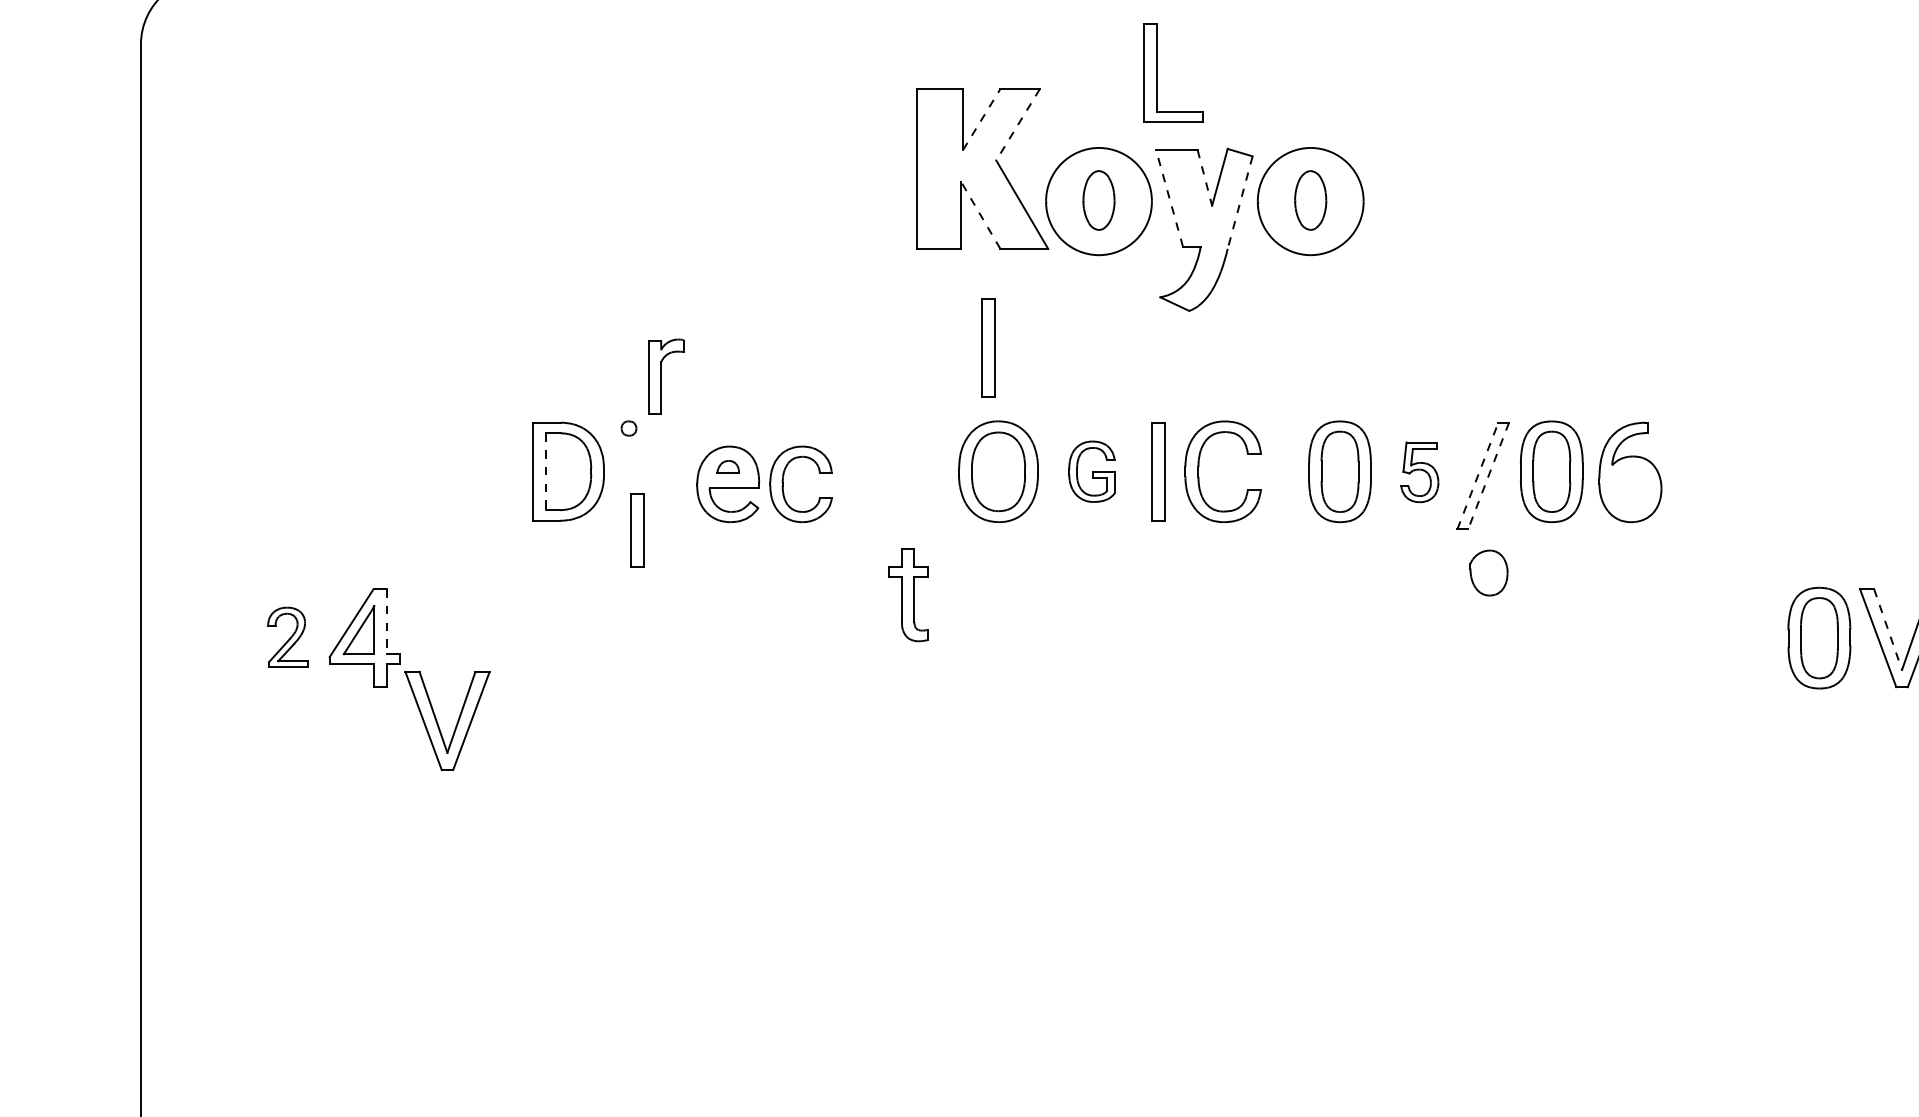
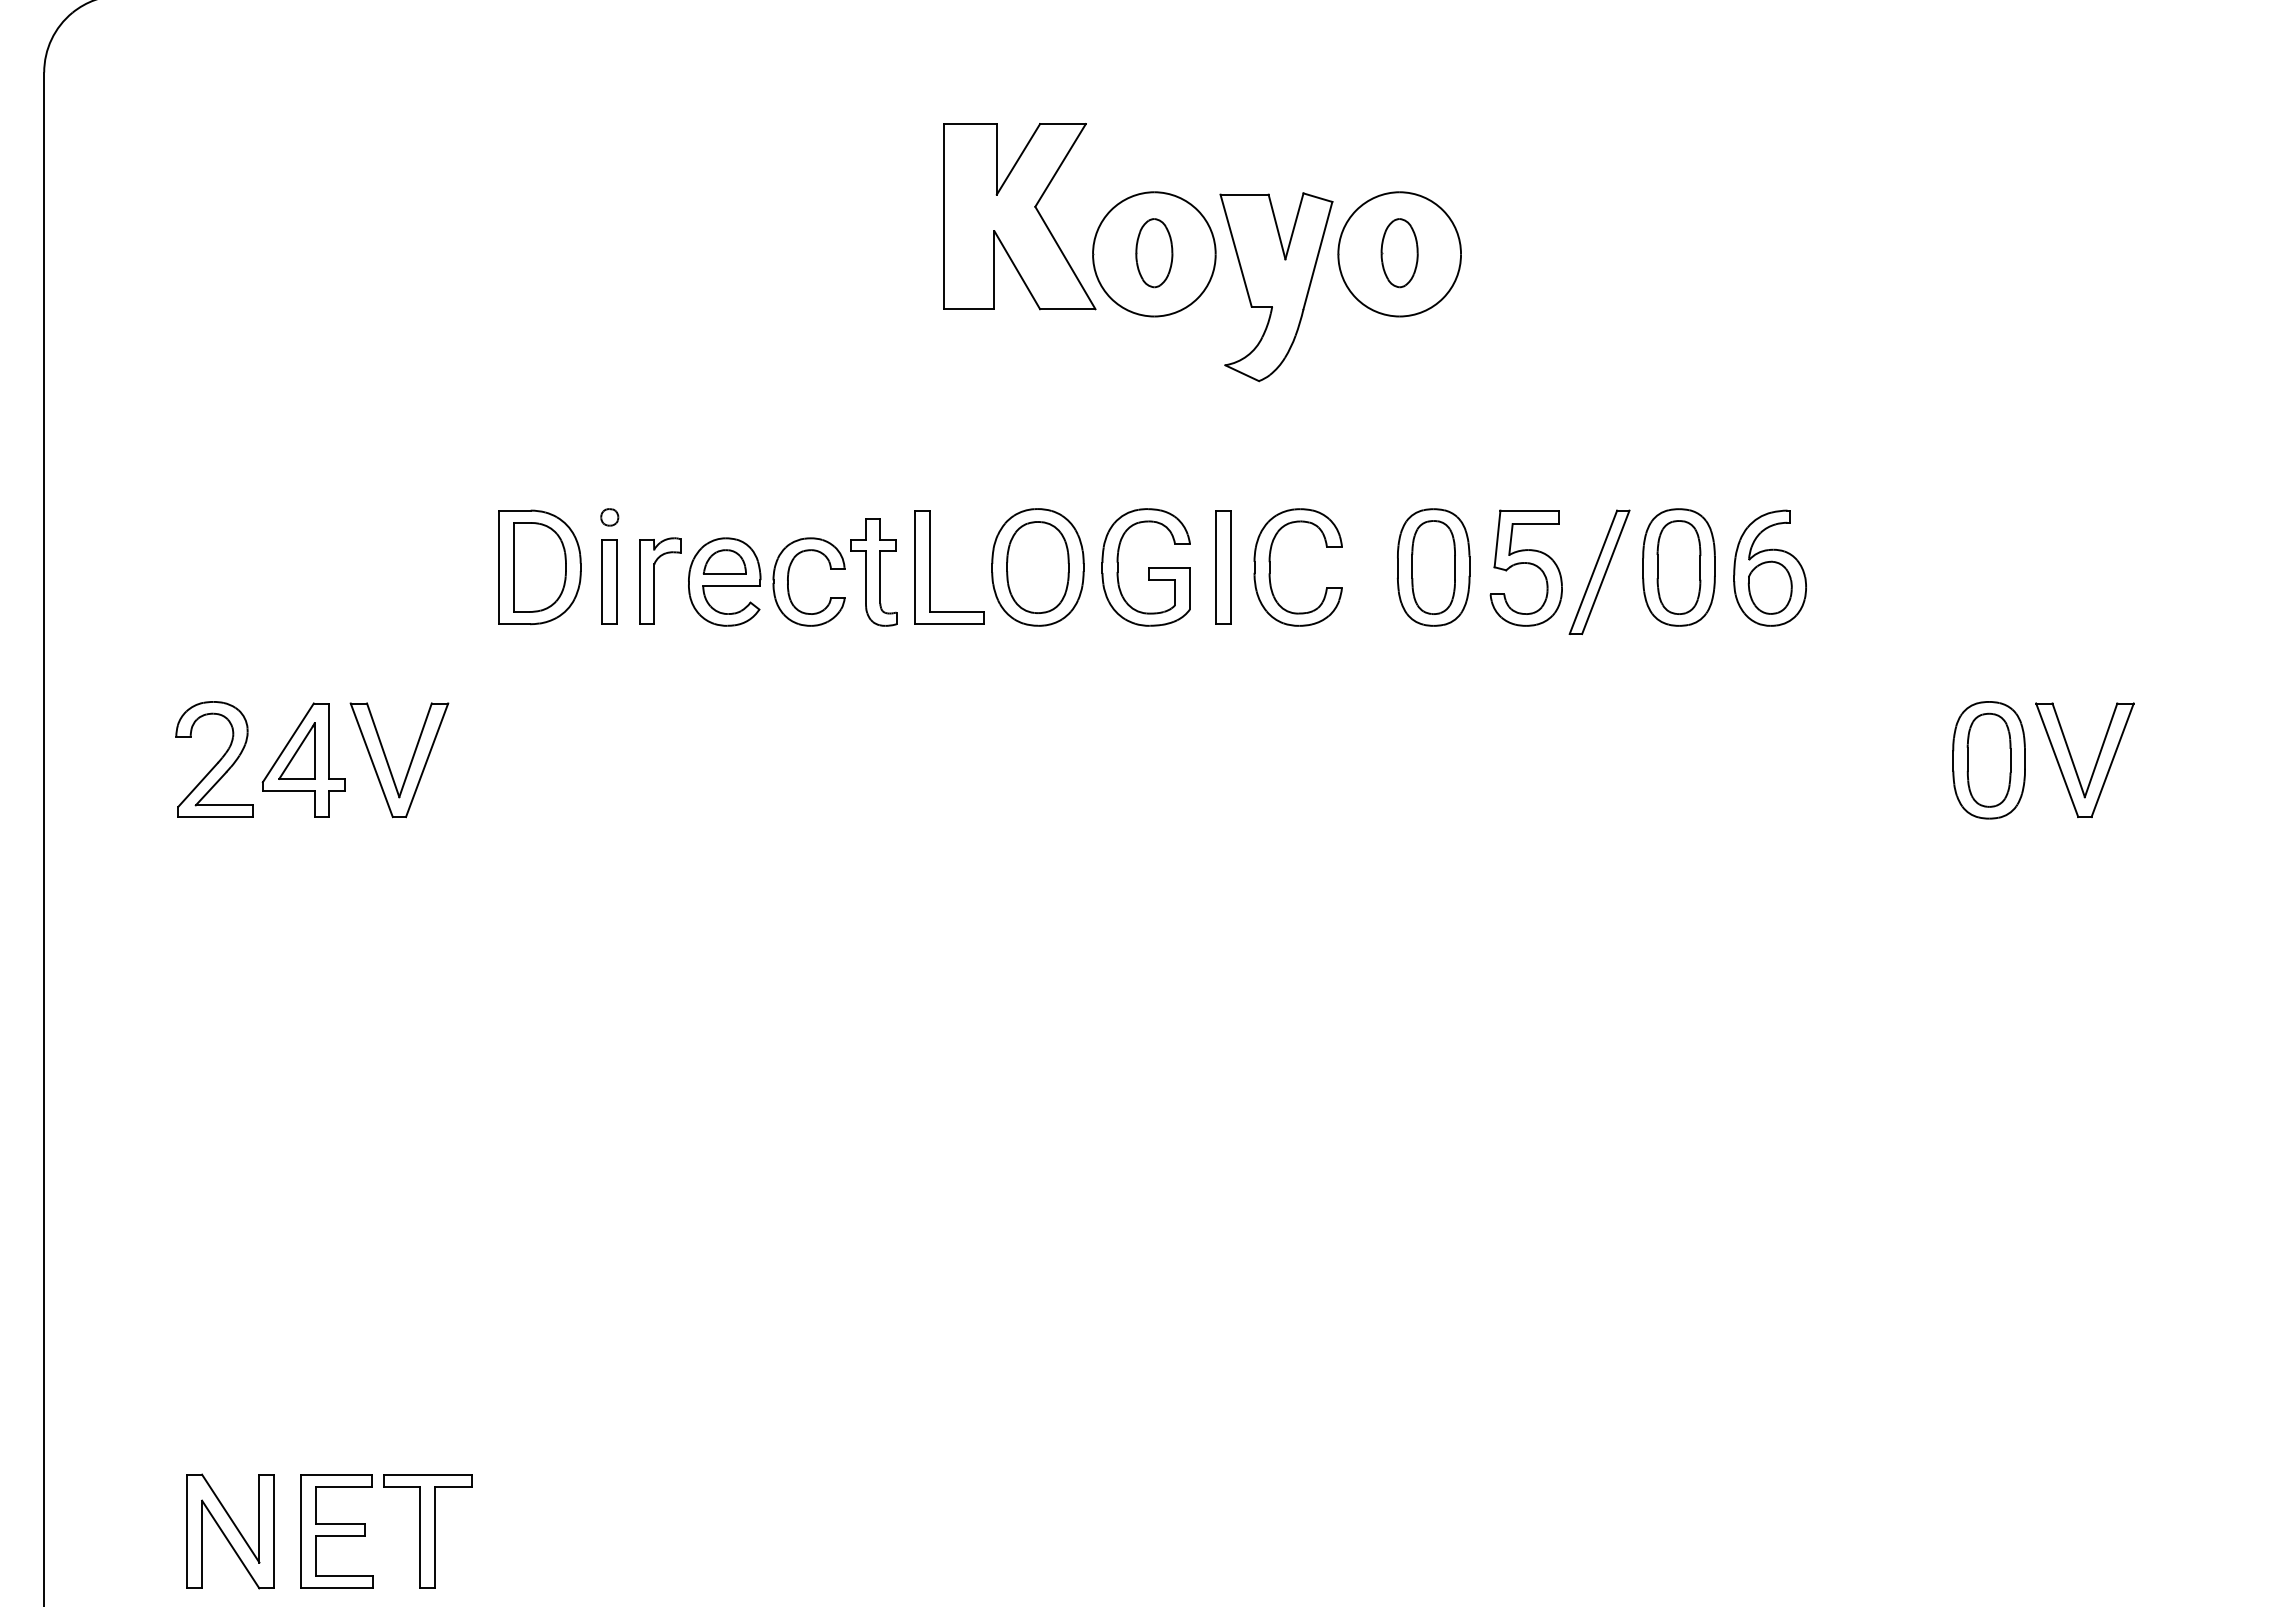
part: (1156, 73) -> (930, 567), moved
line: (981, 118) -> (1018, 158), dashed -> solid
line: (1018, 124) -> (1060, 165), dashed -> solid
line: (1205, 178) -> (1277, 227), dashed -> solid
line: (1169, 198) -> (1236, 250), dashed -> solid
line: (1239, 202) -> (1317, 255), dashed -> solid
line: (980, 214) -> (1017, 269), dashed -> solid
part: (988, 348) -> (1026, 424), removed
part: (666, 376) -> (660, 580), moved
part: (728, 466) -> (724, 561), size x1.67
line: (545, 471) -> (513, 567), dashed -> solid
part: (1091, 471) -> (1145, 567), size x1.67
part: (1419, 471) -> (1525, 567), size x1.67
line: (1477, 475) -> (1593, 571), dashed -> solid
line: (1488, 476) -> (1605, 572), dashed -> solid
part: (637, 529) -> (609, 581), moved
part: (1488, 572) -> (1769, 587), moved
part: (908, 595) -> (873, 572), moved
line: (387, 621) -> (329, 741), dashed -> solid
line: (1887, 629) -> (2068, 750), dashed -> solid
part: (287, 637) -> (214, 759), size x1.67
part: (456, 724) -> (409, 764), moved

